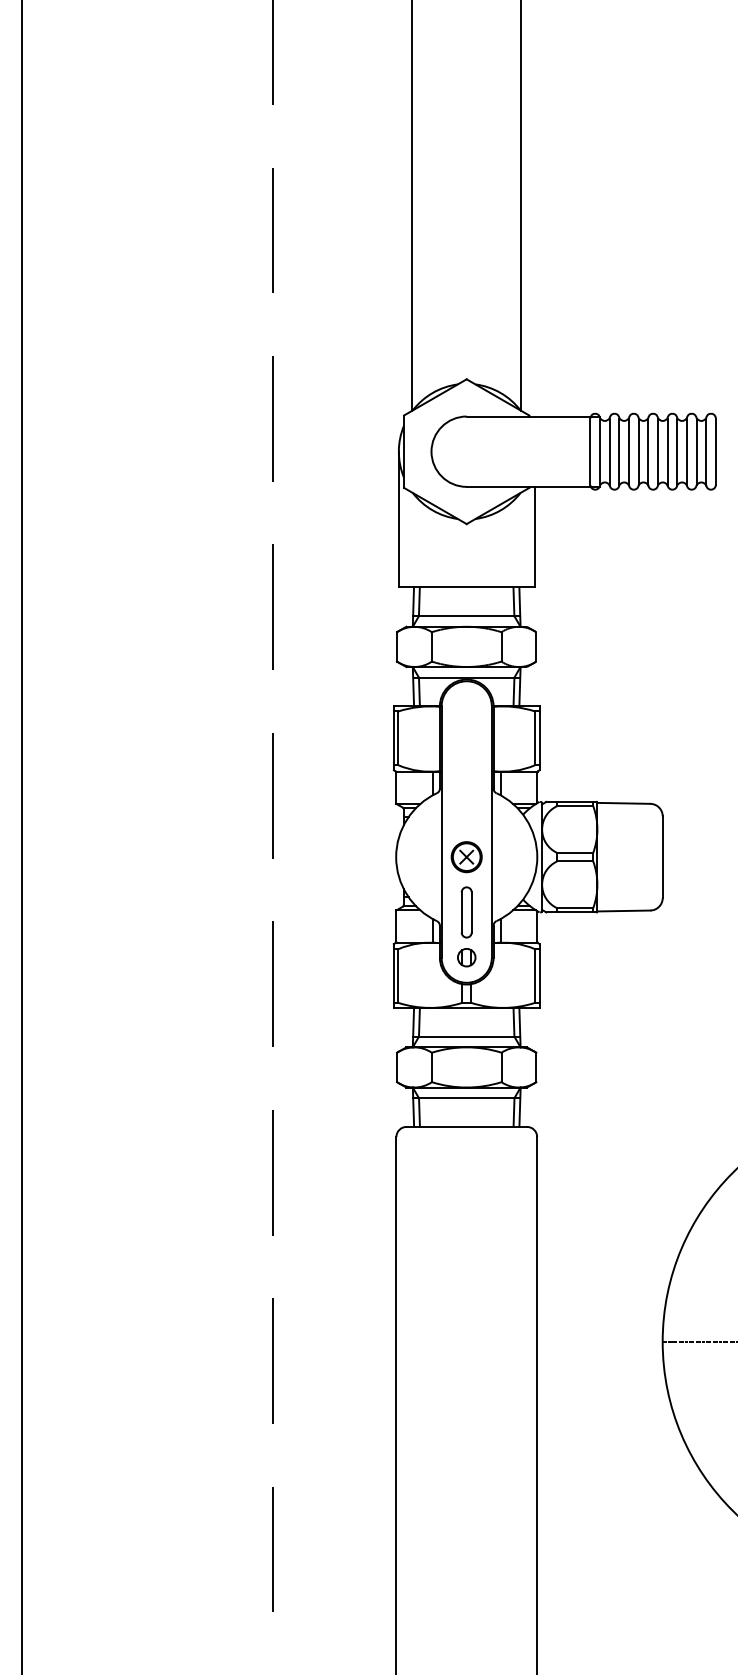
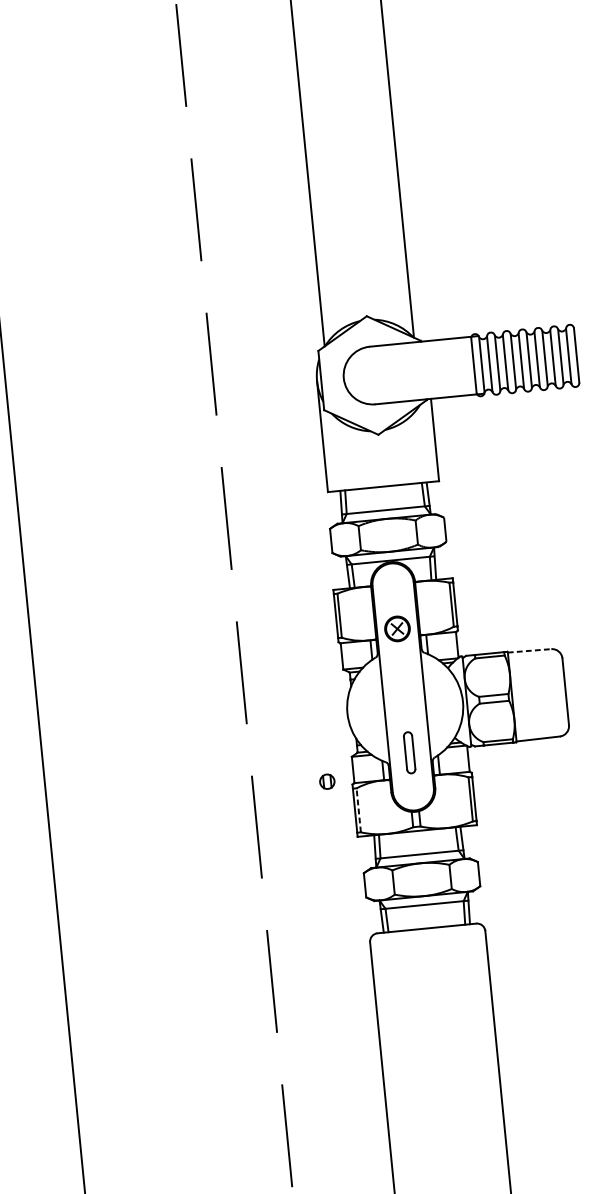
line: (624, 803) -> (530, 650), solid -> dashed
part: (466, 857) -> (397, 629), moved
part: (466, 957) -> (327, 781), moved
line: (398, 976) -> (358, 810), solid -> dashed

